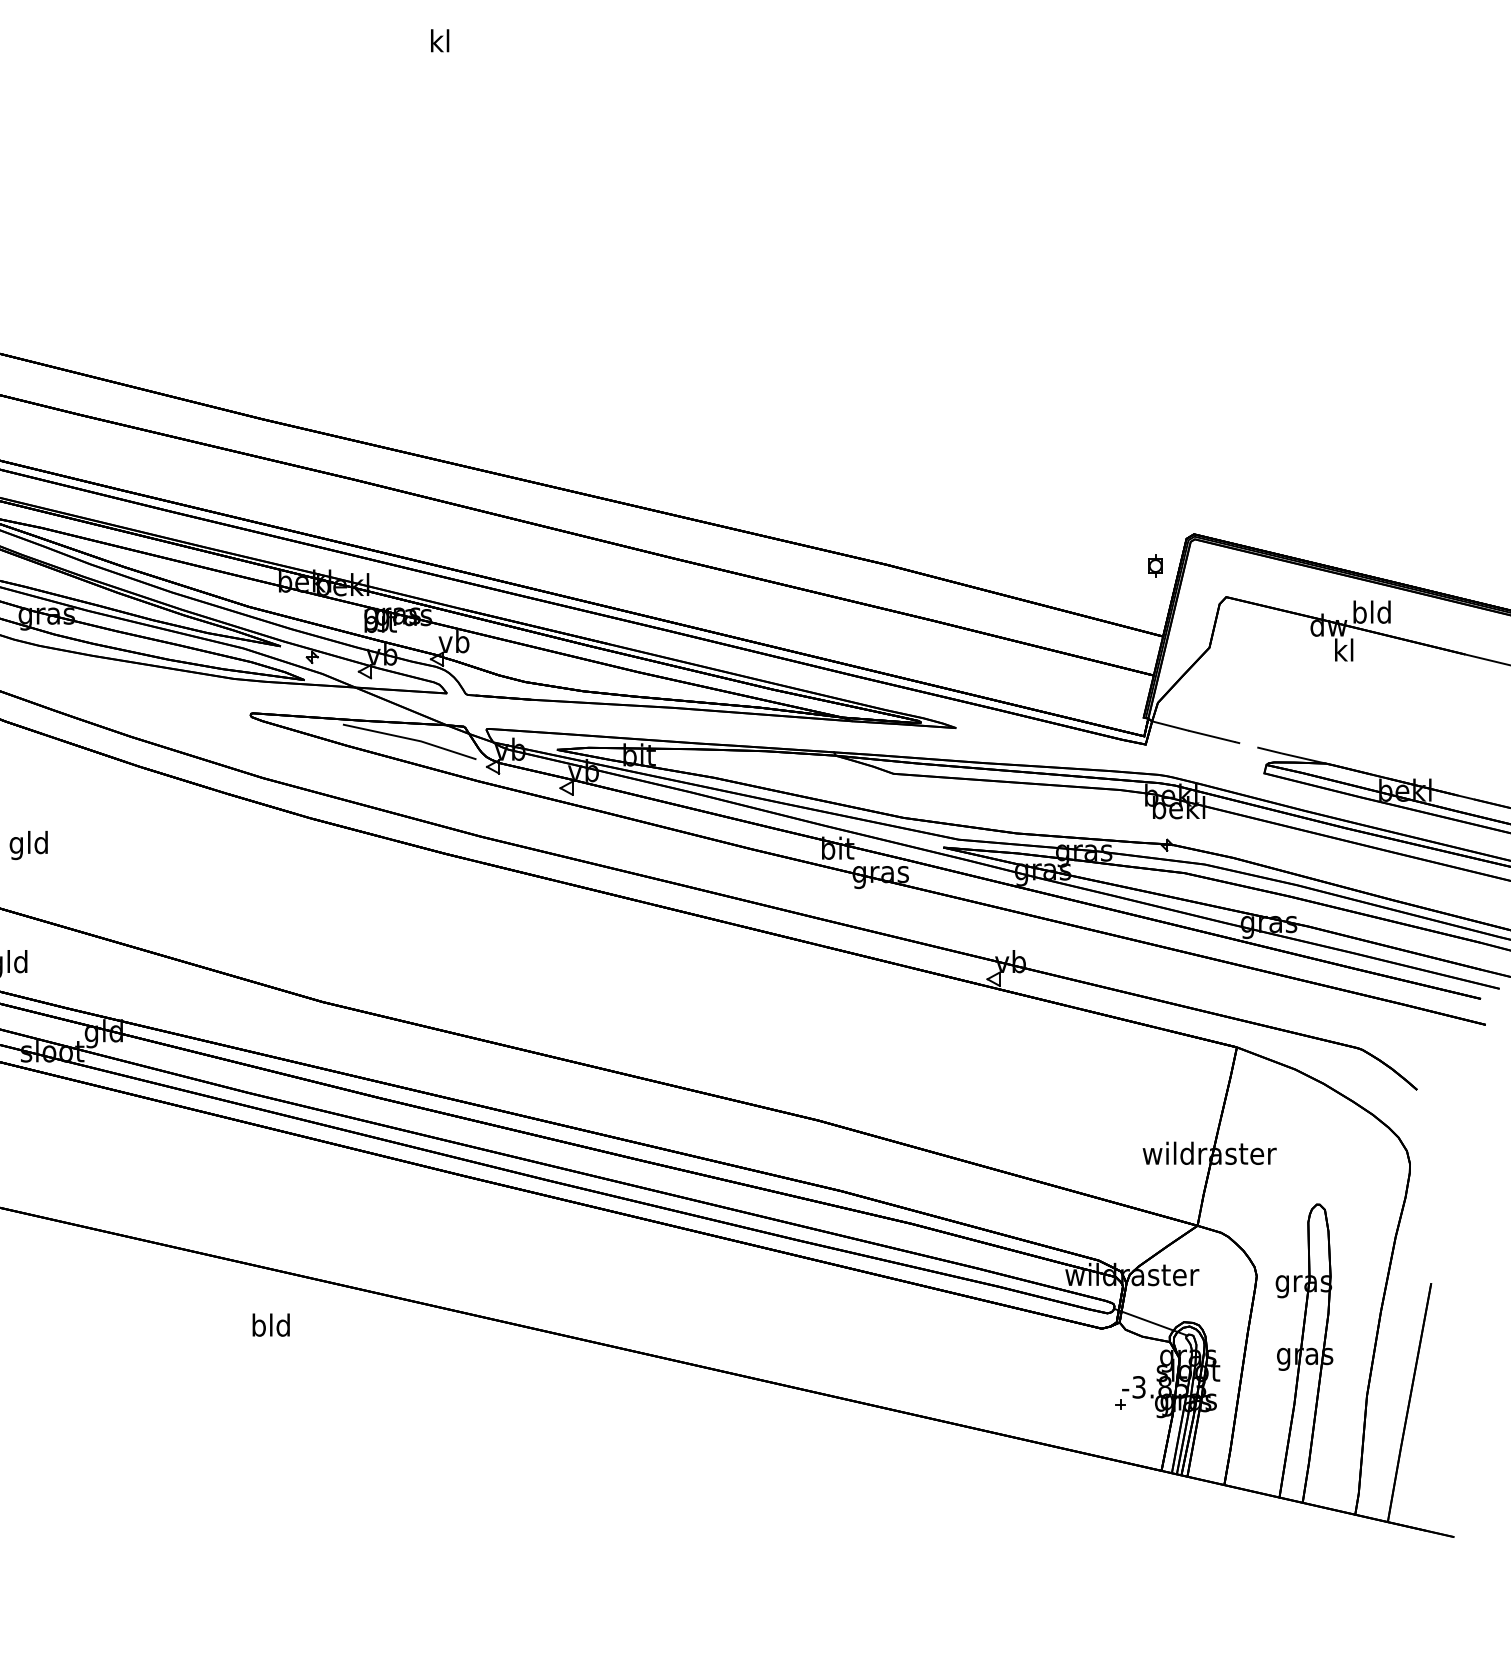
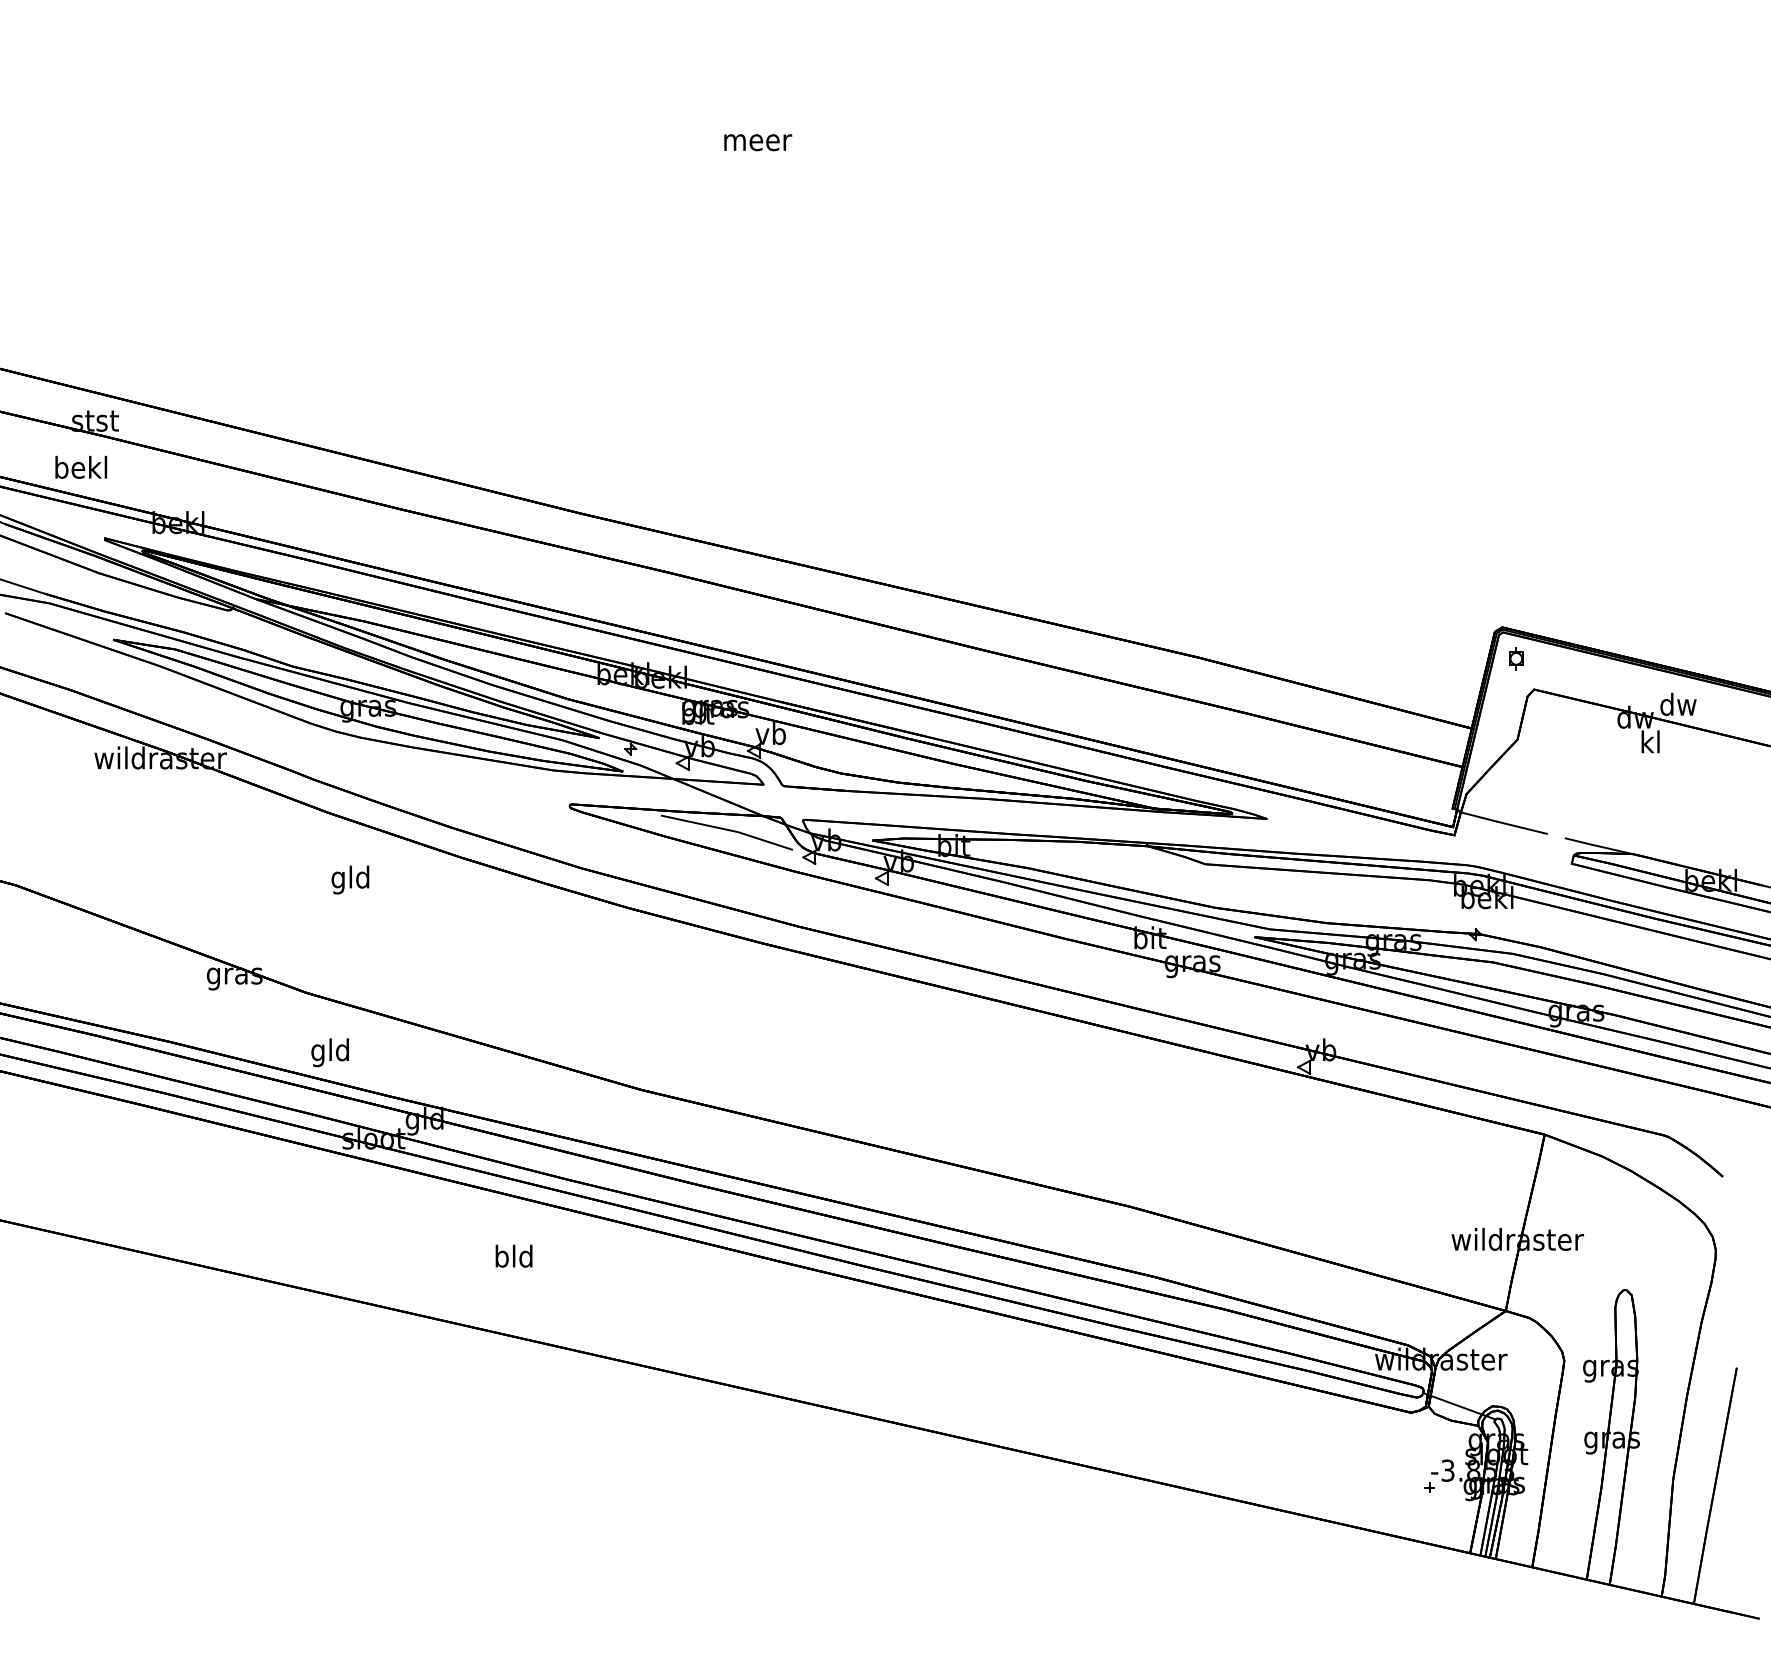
text: (441, 40) -> (758, 139), kl -> meer
part: (1155, 565) -> (1516, 658), moved
text: (1372, 612) -> (1678, 704), bld -> dw
text: (28, 844) -> (350, 879), moved
text: (270, 1324) -> (513, 1255), moved

